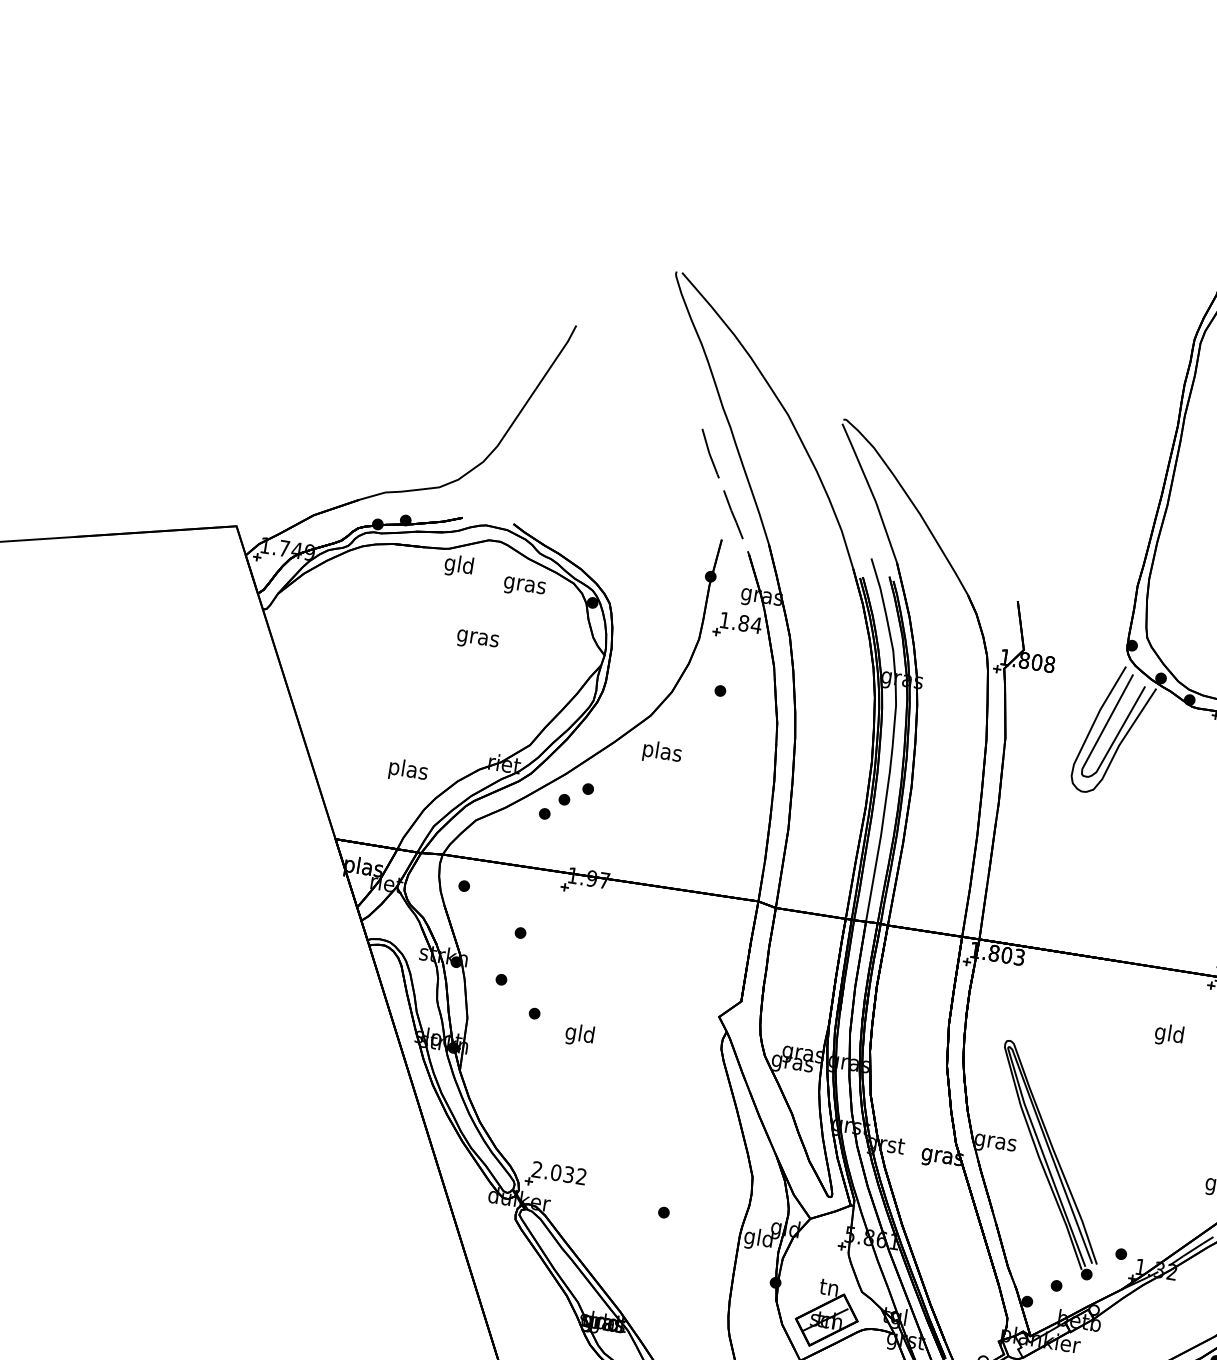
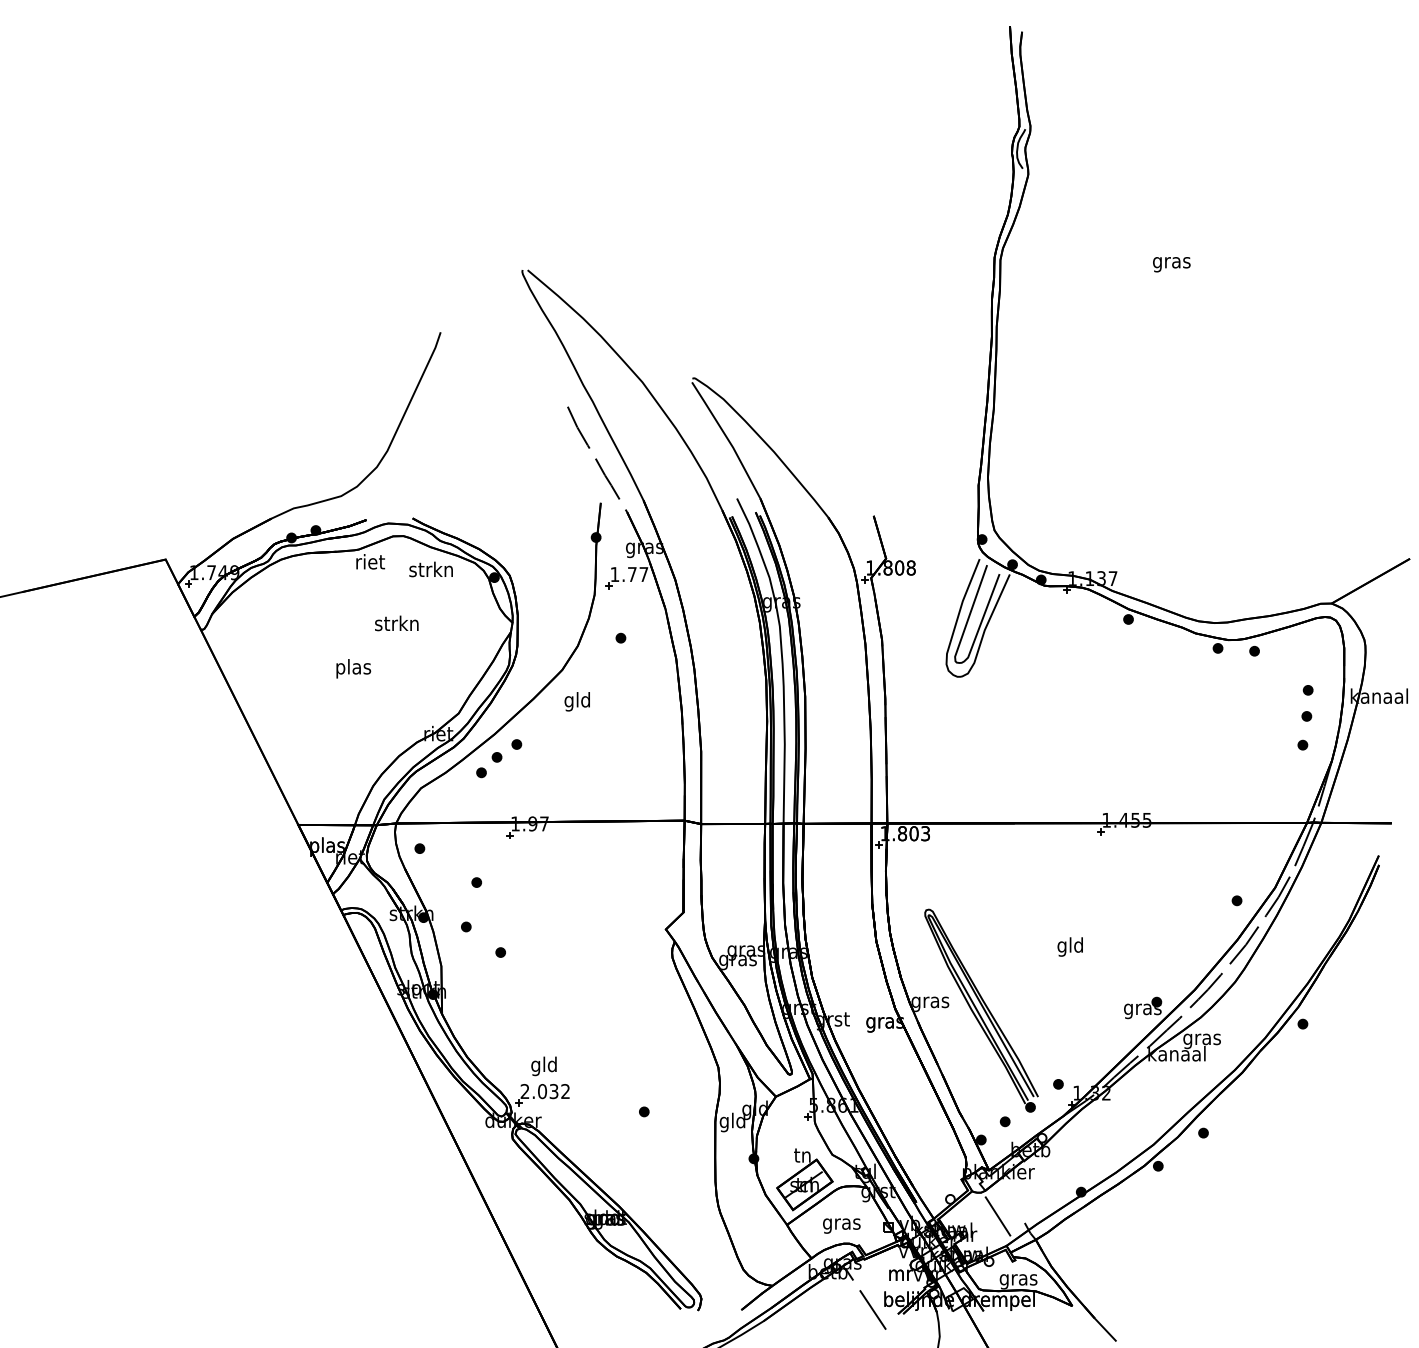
text: (459, 566) -> (370, 563), gld -> riet
text: (523, 585) -> (430, 571), gras -> strkn
text: (749, 624) -> (637, 574), 1.84 -> 1.77
text: (477, 638) -> (396, 625), gras -> strkn
text: (661, 752) -> (577, 701), plas -> gld
text: (408, 770) -> (353, 668), moved
text: (1168, 1034) -> (1069, 946), moved
text: (579, 1035) -> (543, 1066), moved

